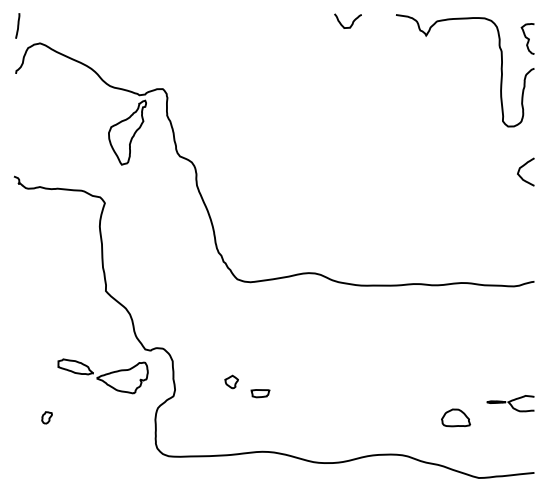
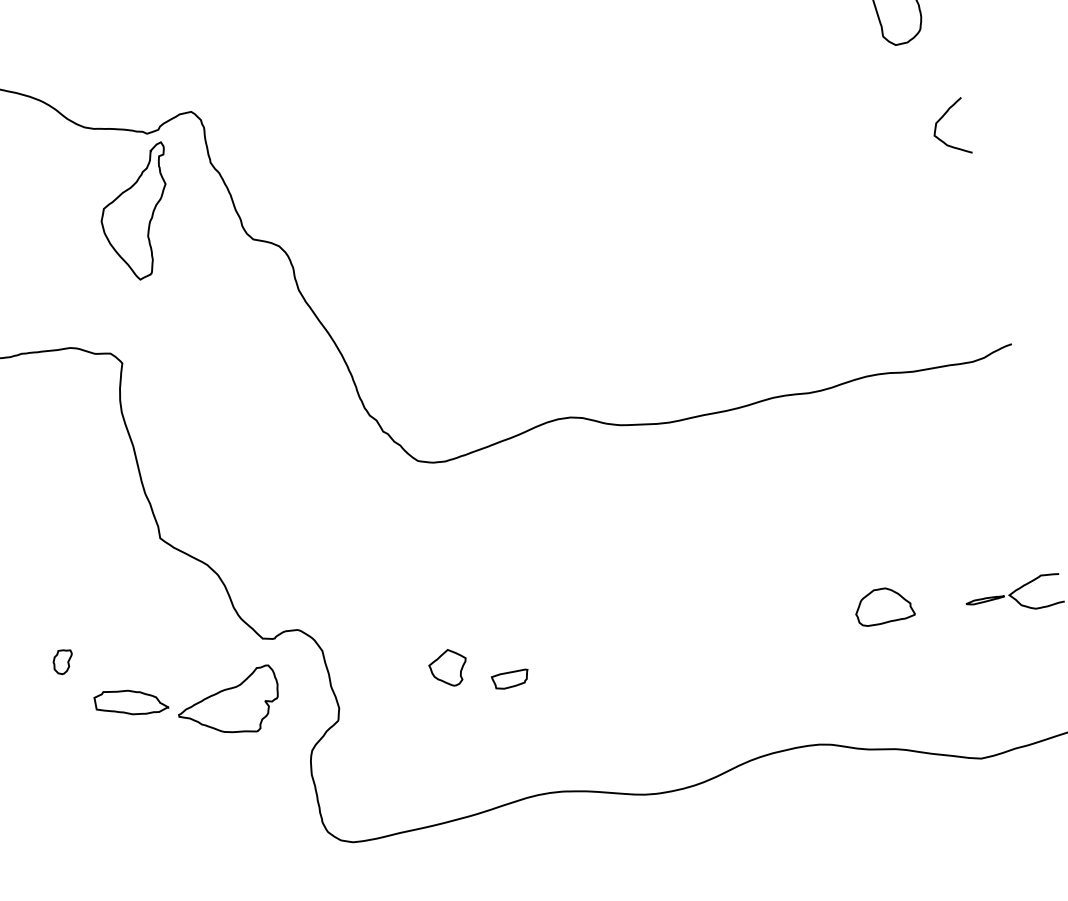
part: (231, 381) -> (448, 667), size x1.43
part: (46, 417) -> (61, 661), moved
part: (455, 417) -> (882, 605), moved

